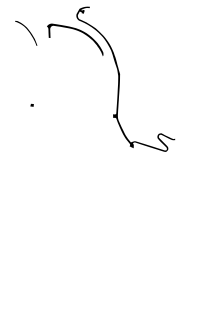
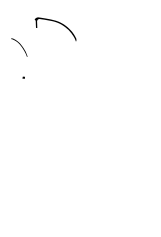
part: (26, 33) -> (19, 47), moved
fill: (125, 79) -> (92, 58), removed

